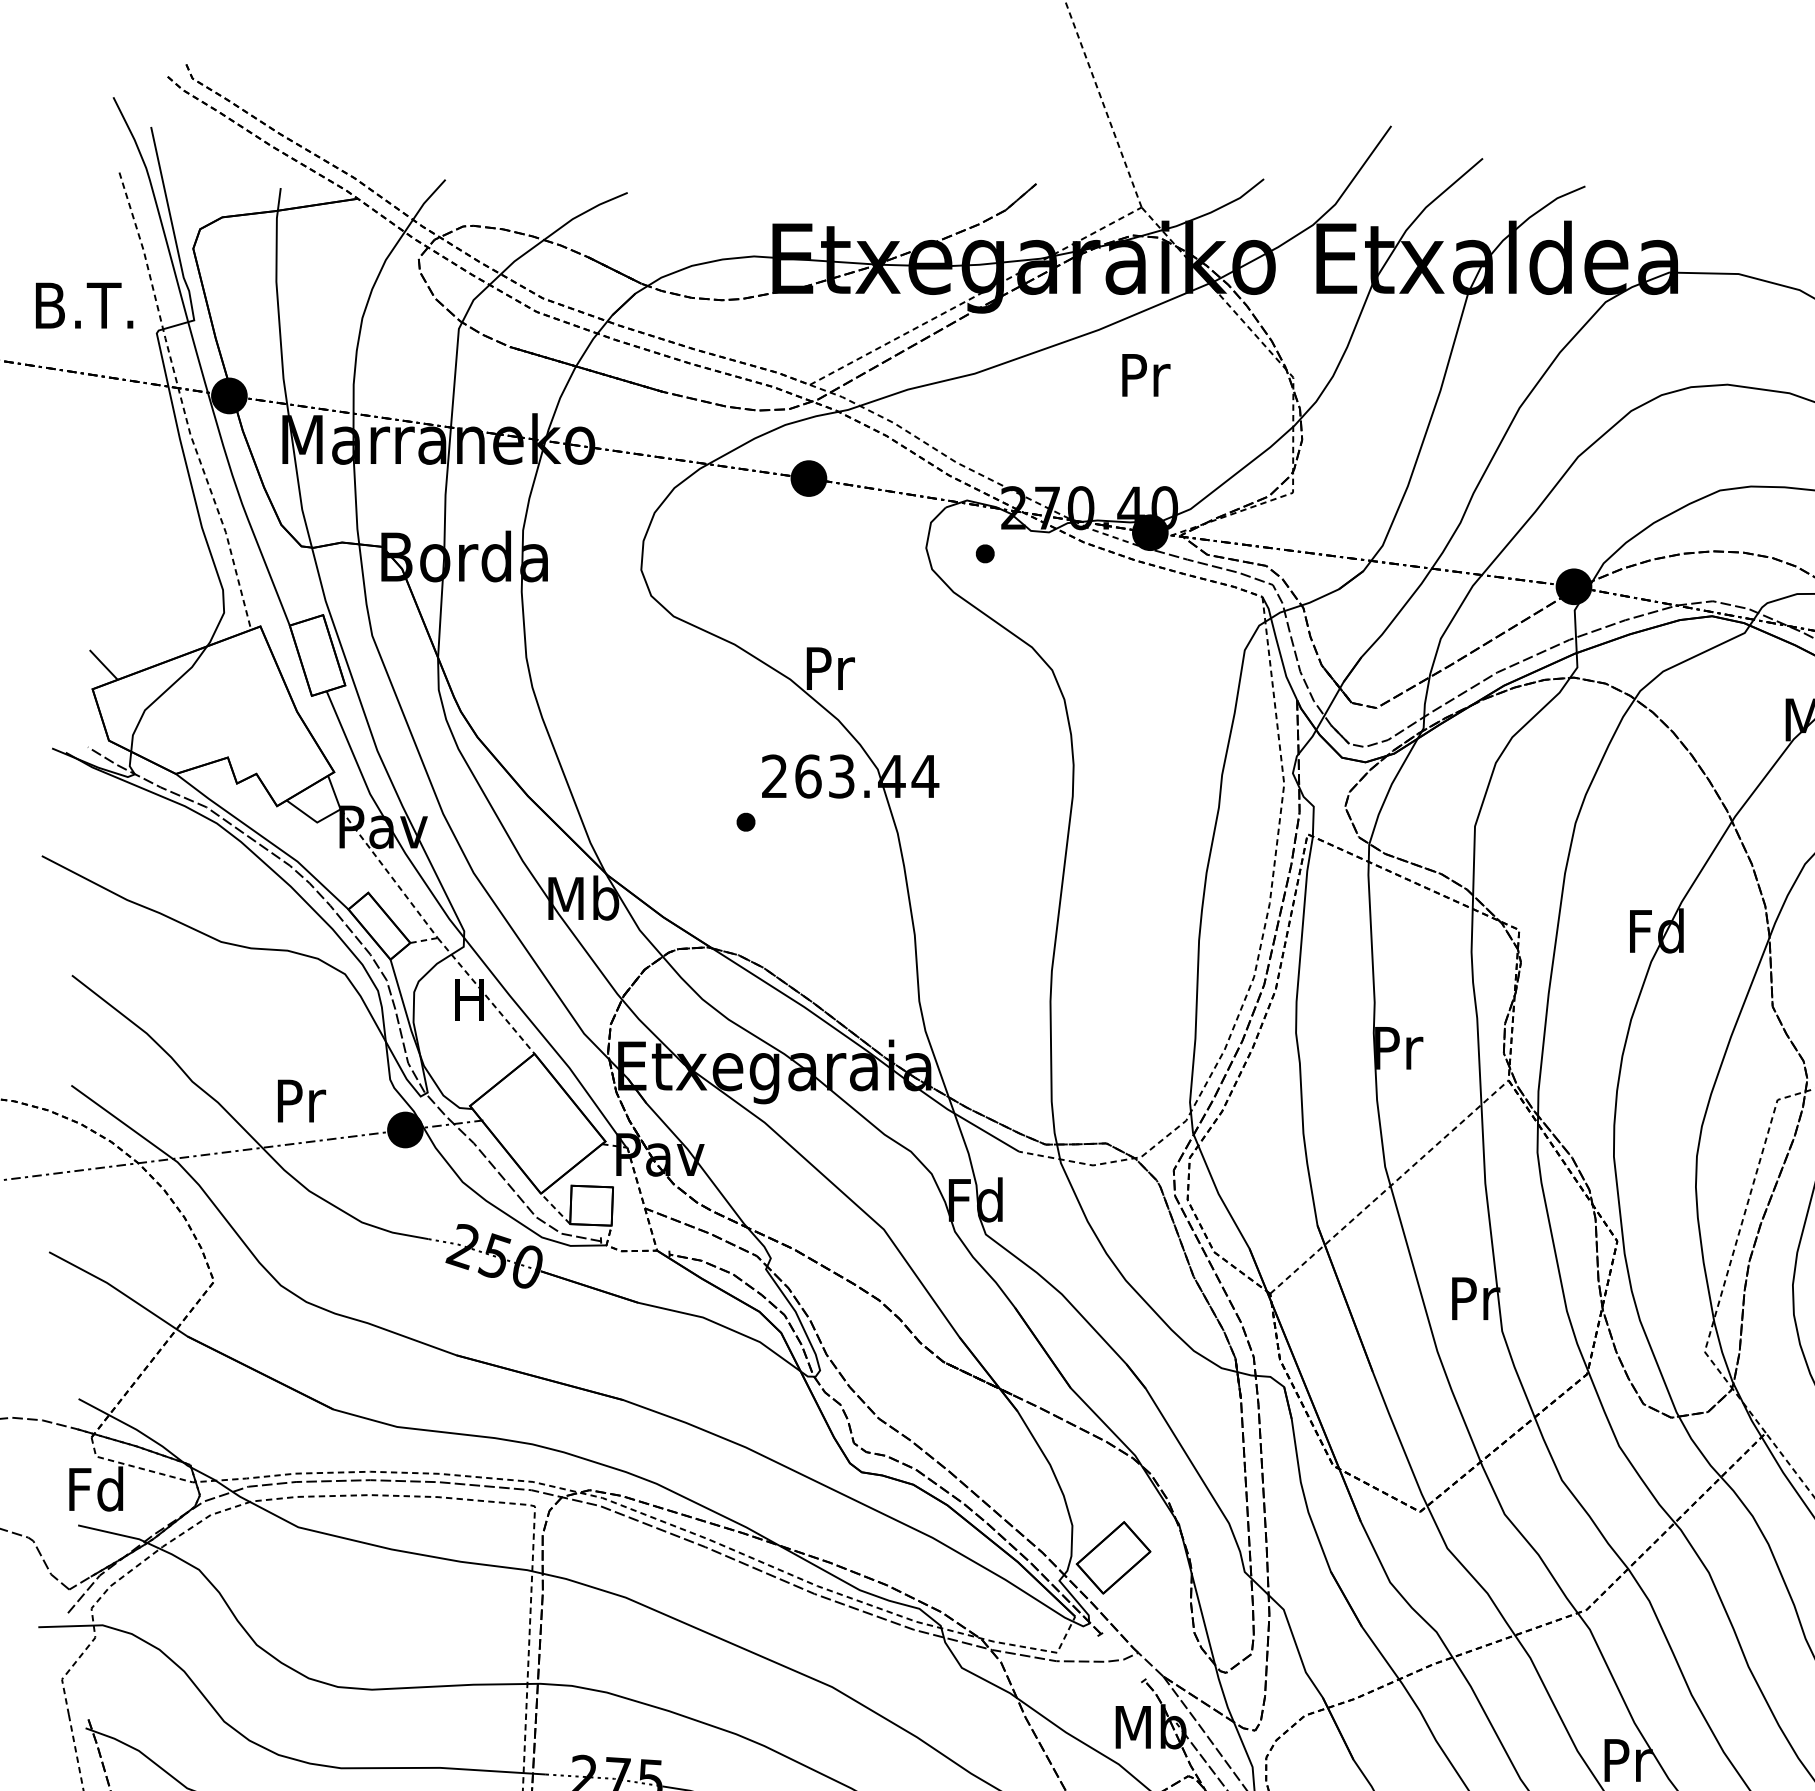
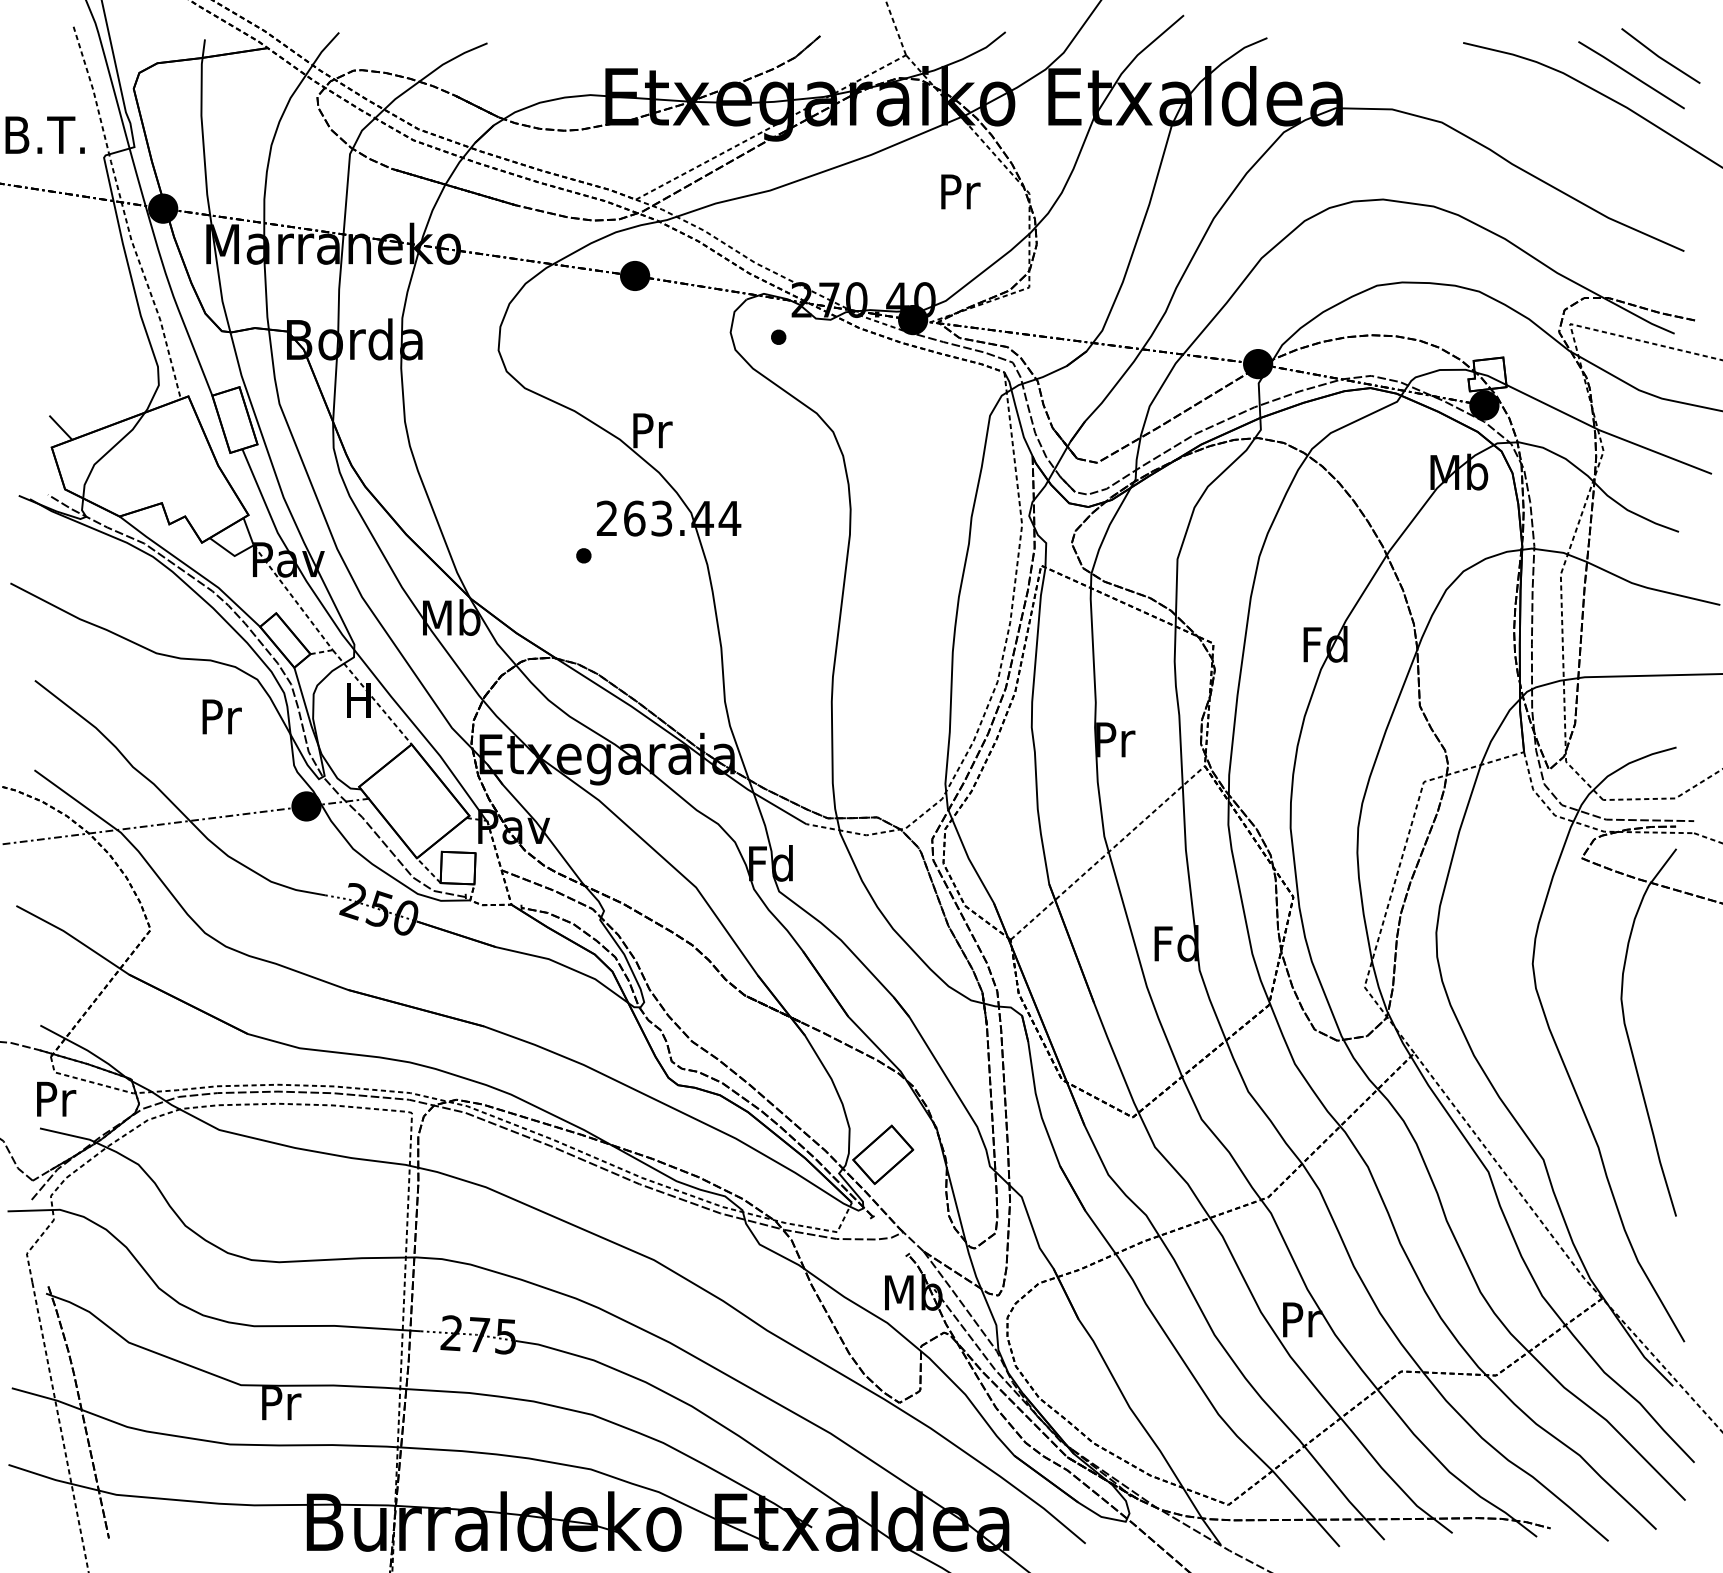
text: (1145, 374) -> (960, 191), moved
text: (301, 1100) -> (221, 716), moved
text: (1473, 1298) -> (1176, 943), Pr -> Fd
text: (95, 1488) -> (54, 1098), Fd -> Pr

